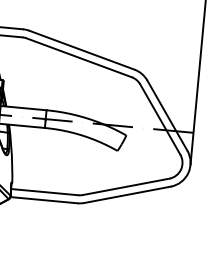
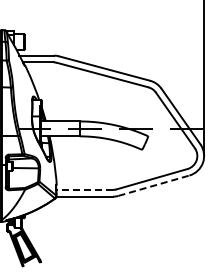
line: (44, 191) -> (84, 189), solid -> dashed
line: (127, 194) -> (153, 185), solid -> dashed

